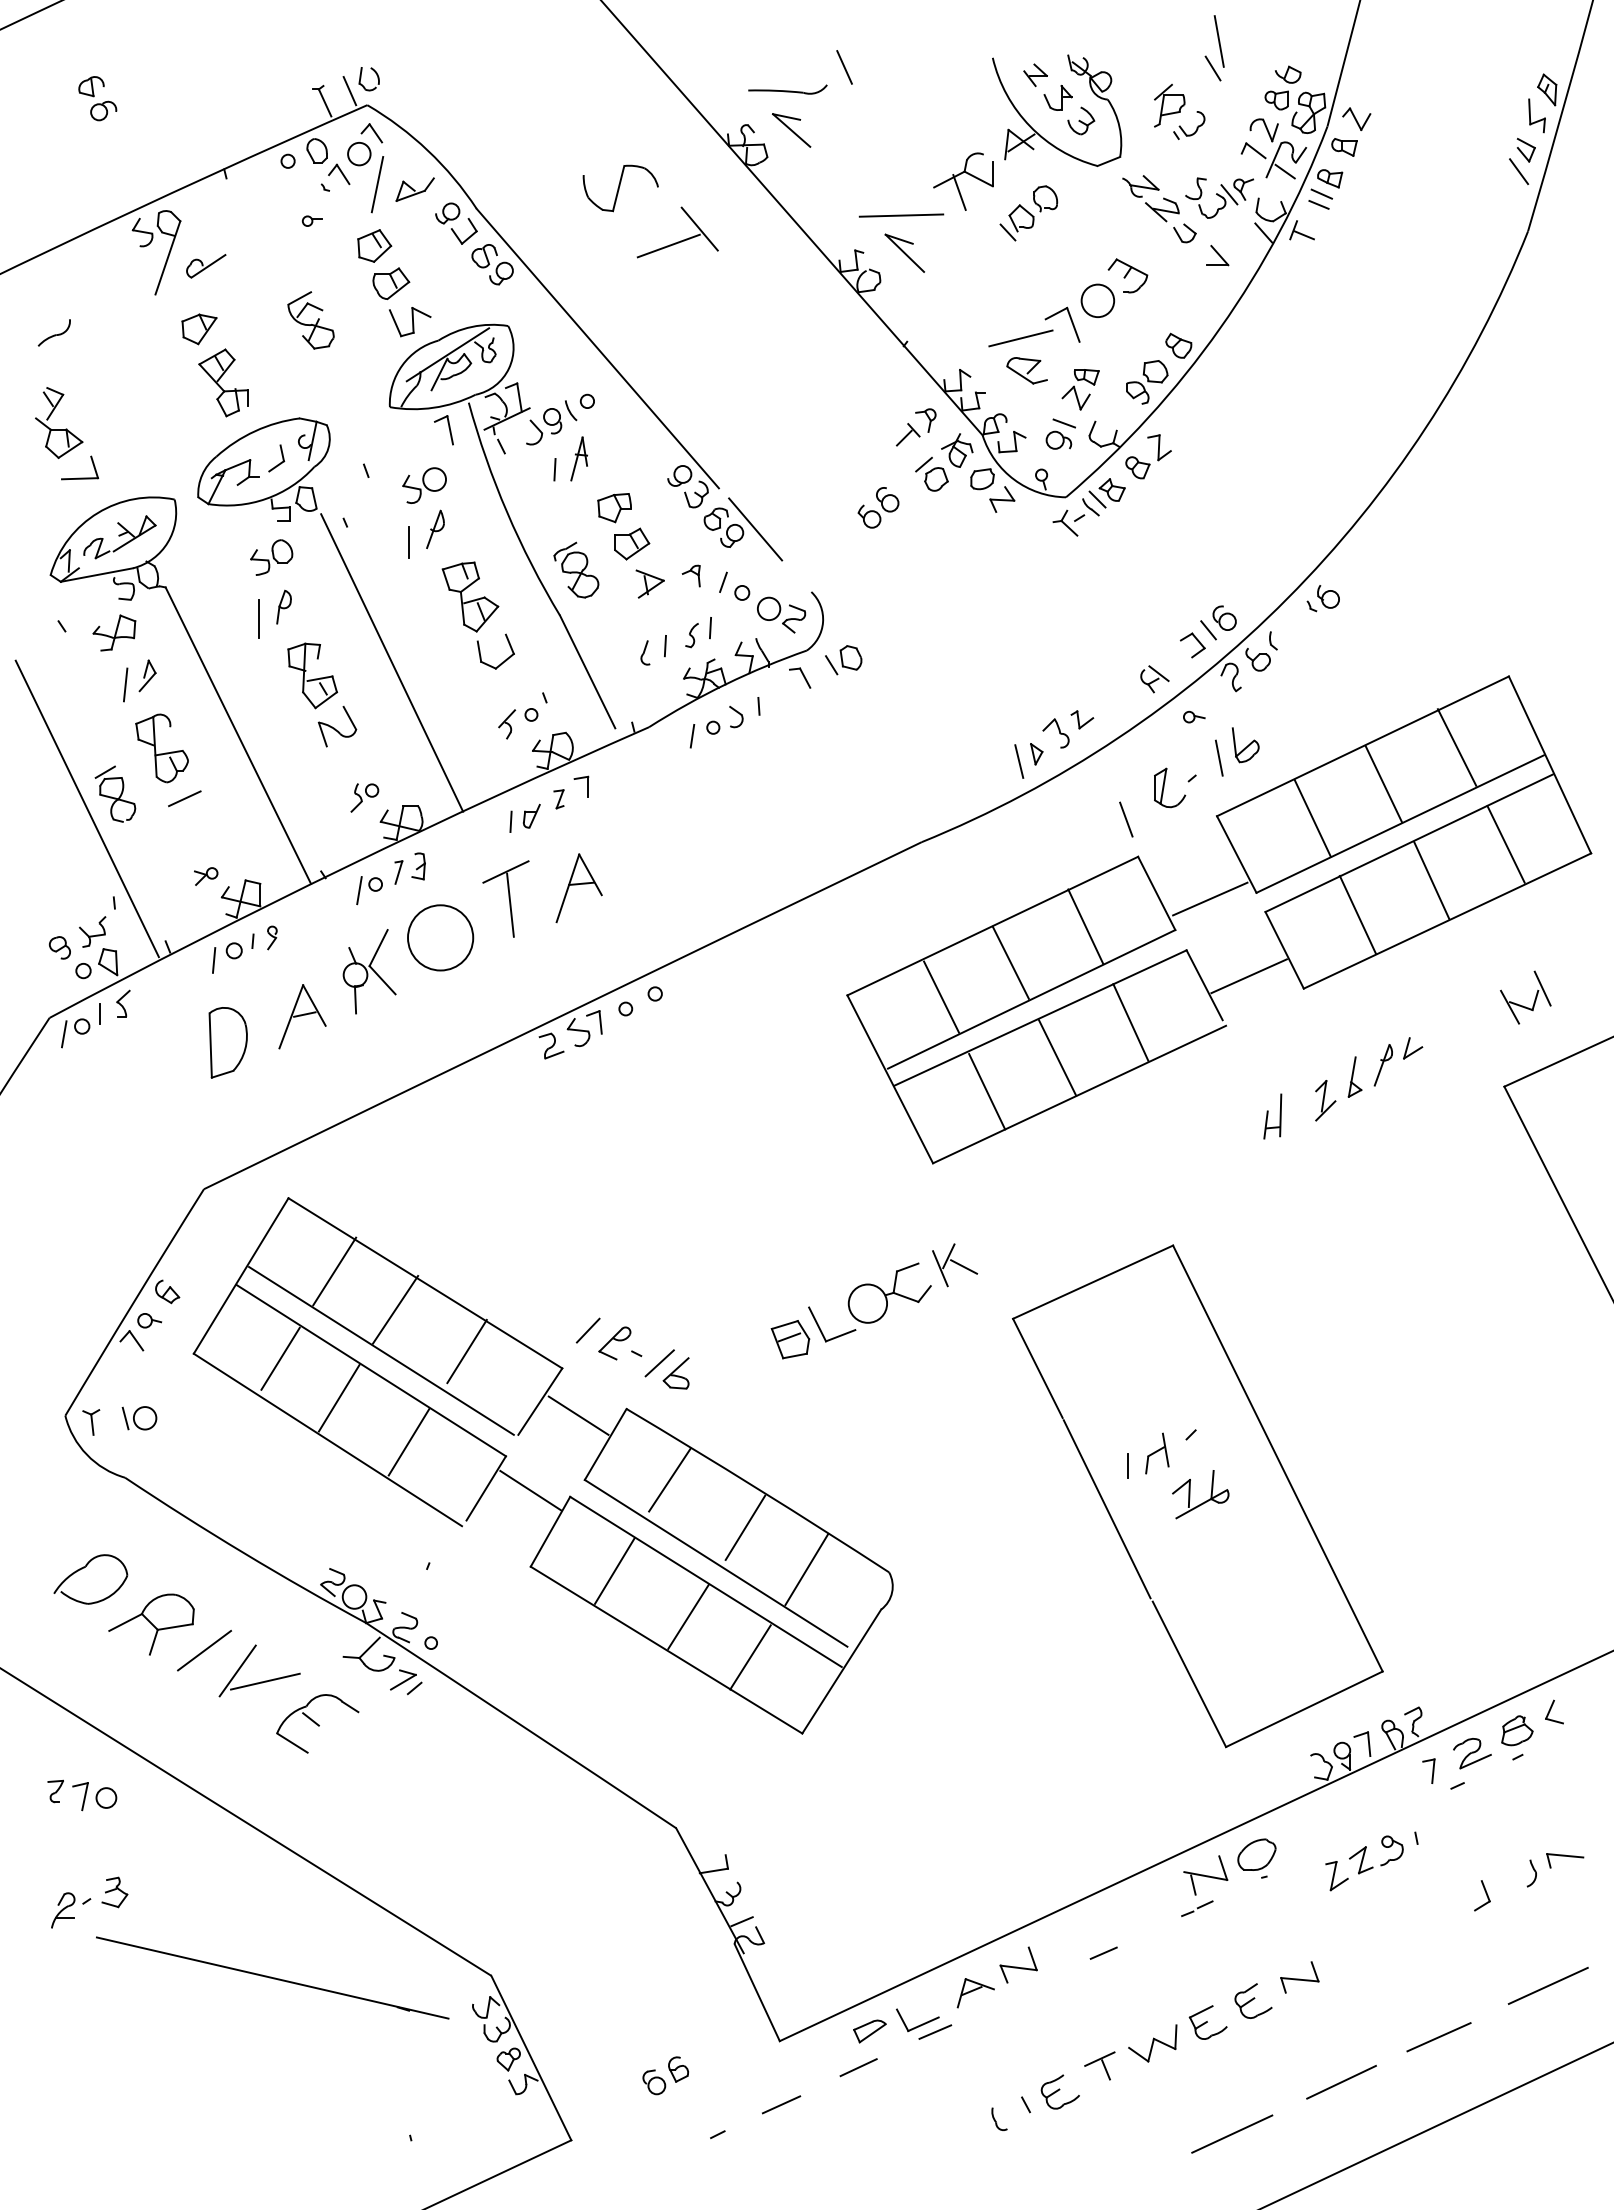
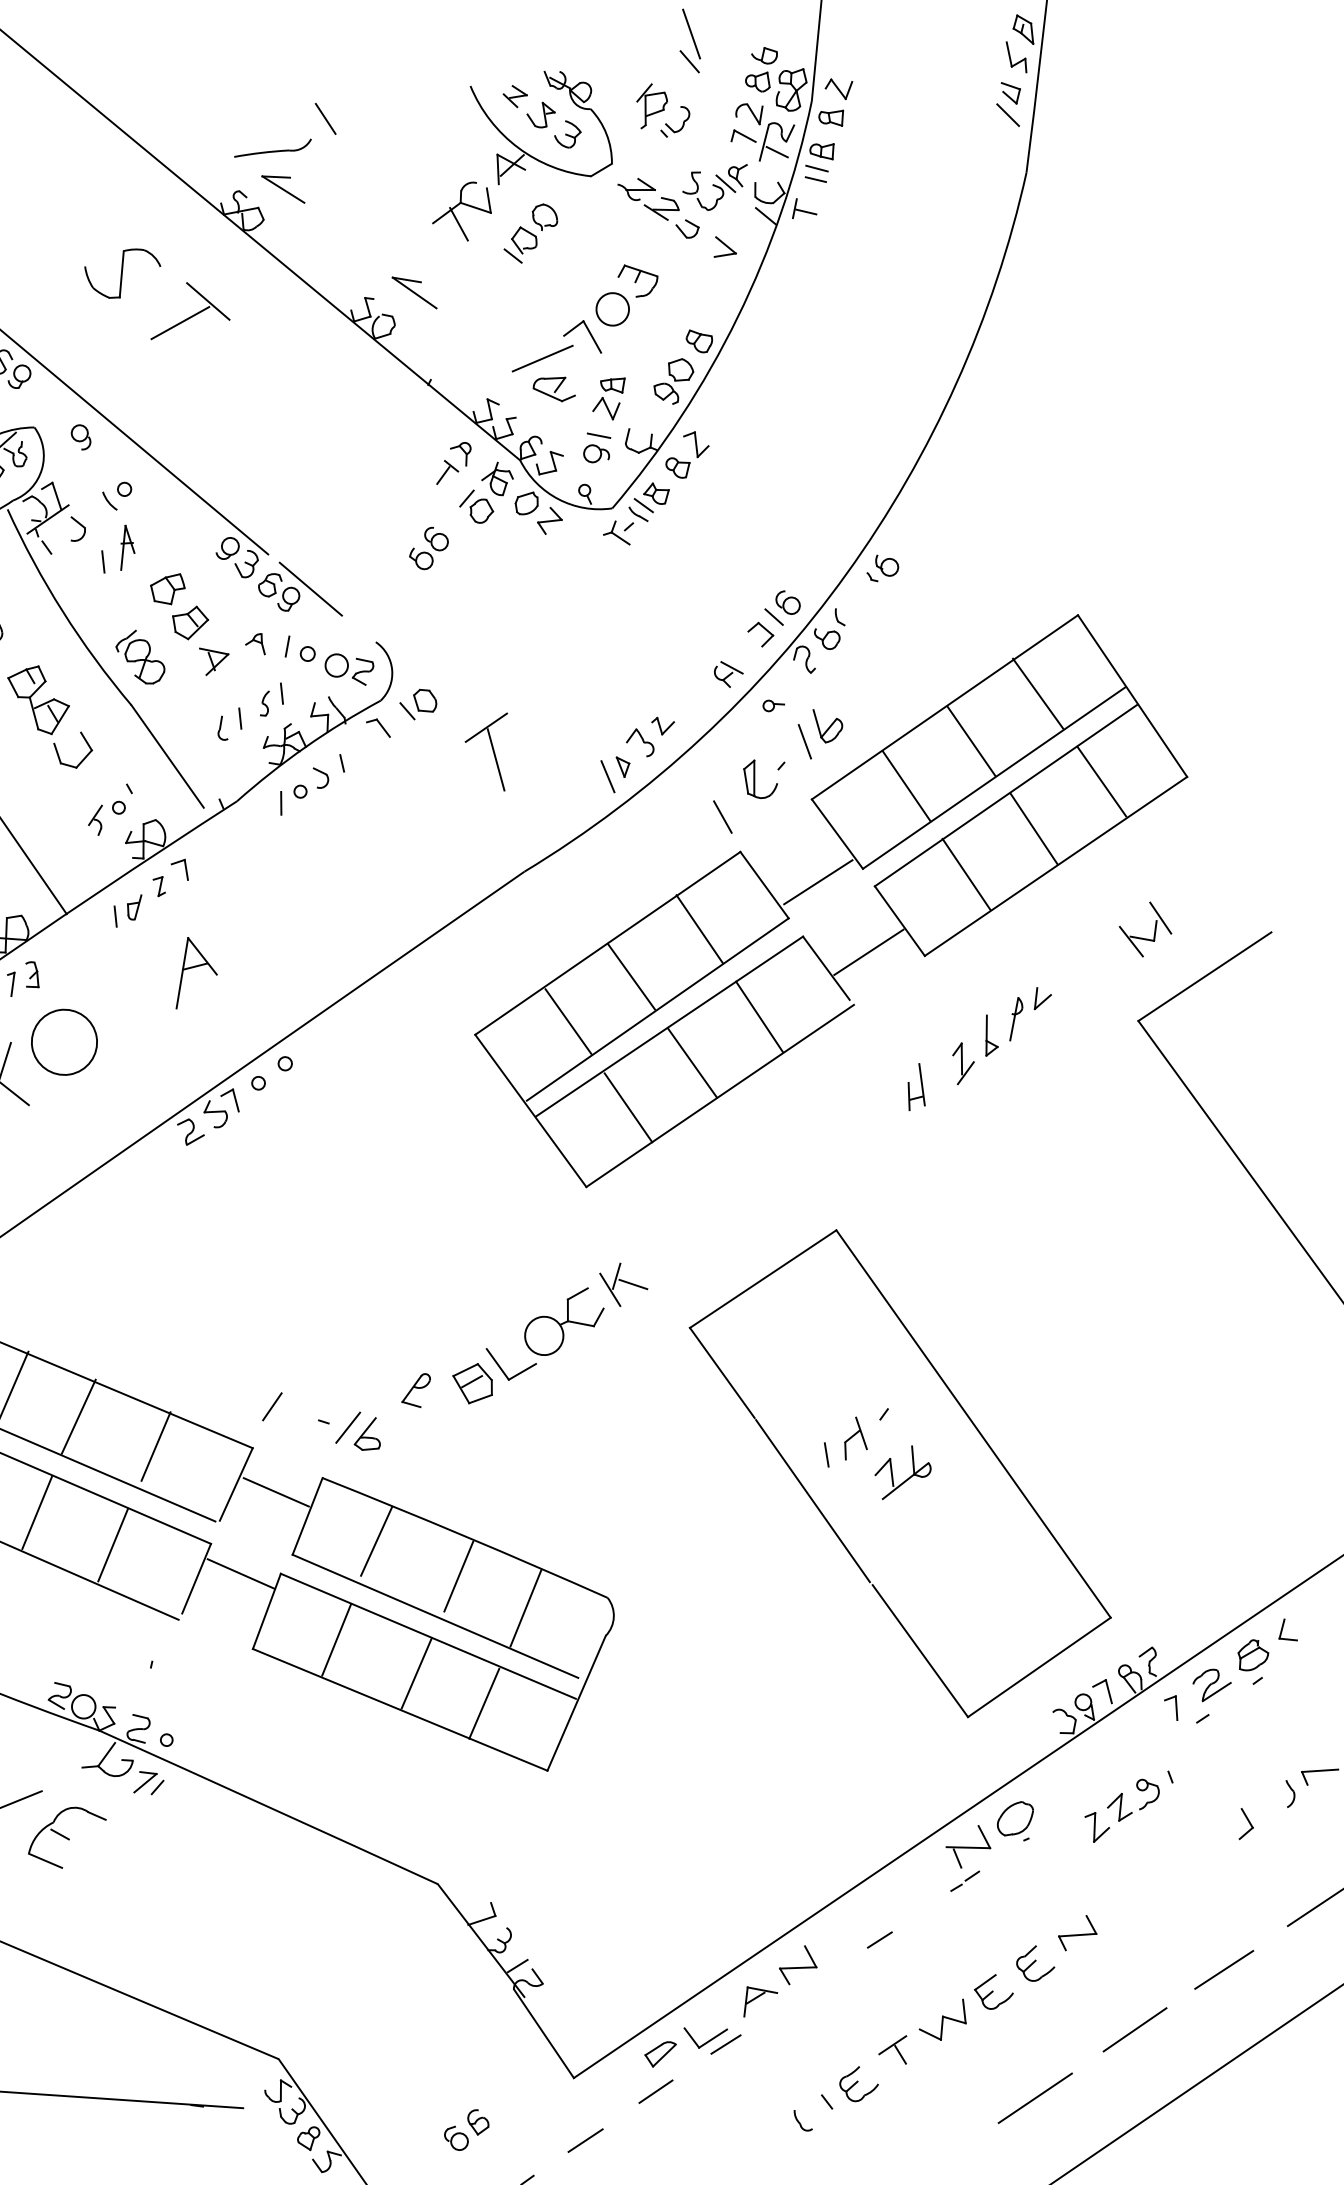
line: (901, 215) -> (405, 256), removed
part: (552, 421) -> (80, 437), moved
part: (505, 898) -> (490, 753), moved
part: (614, 1343) -> (416, 1391), moved

